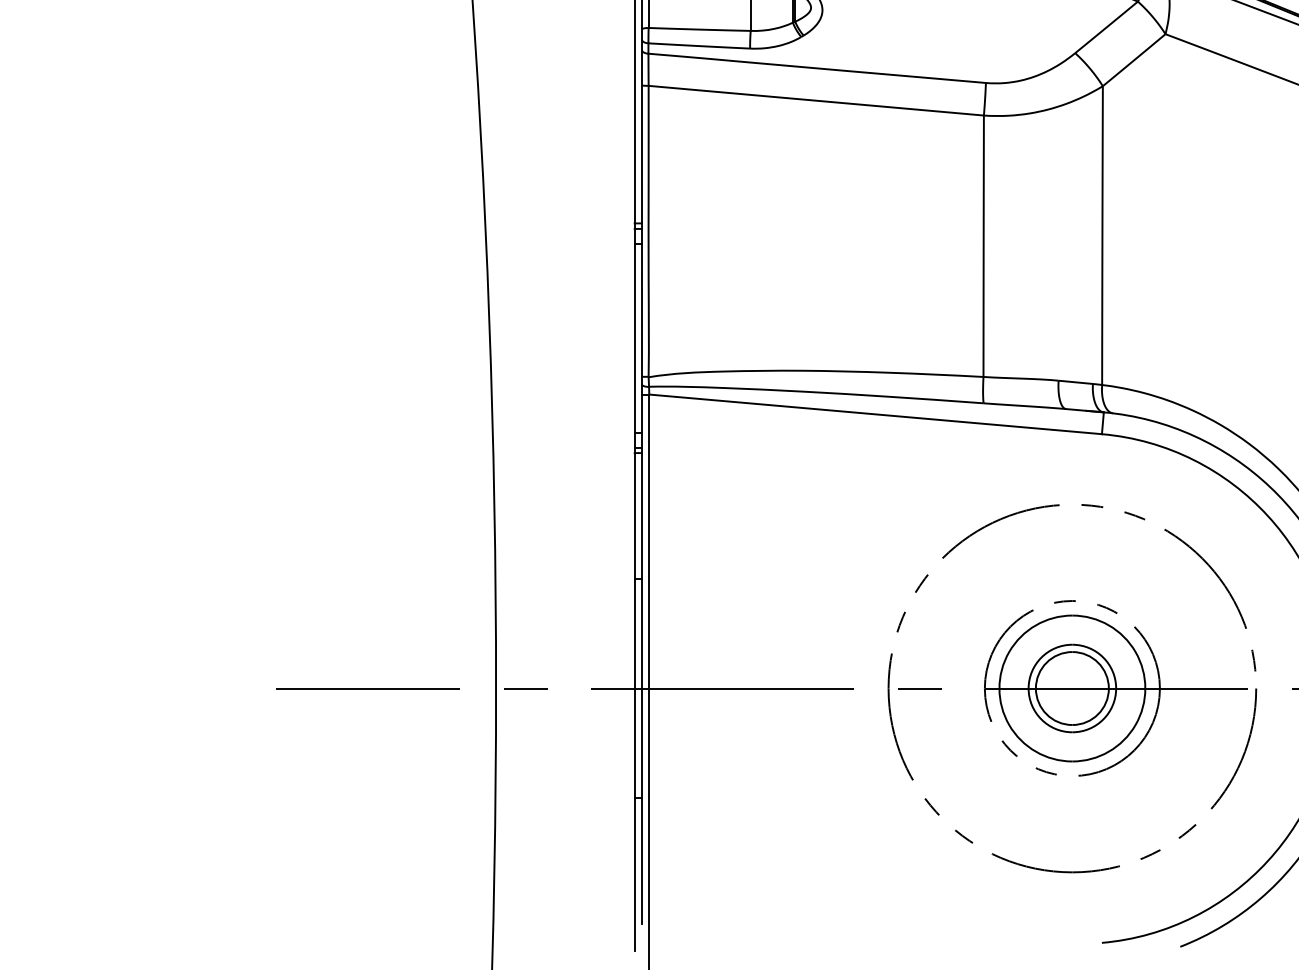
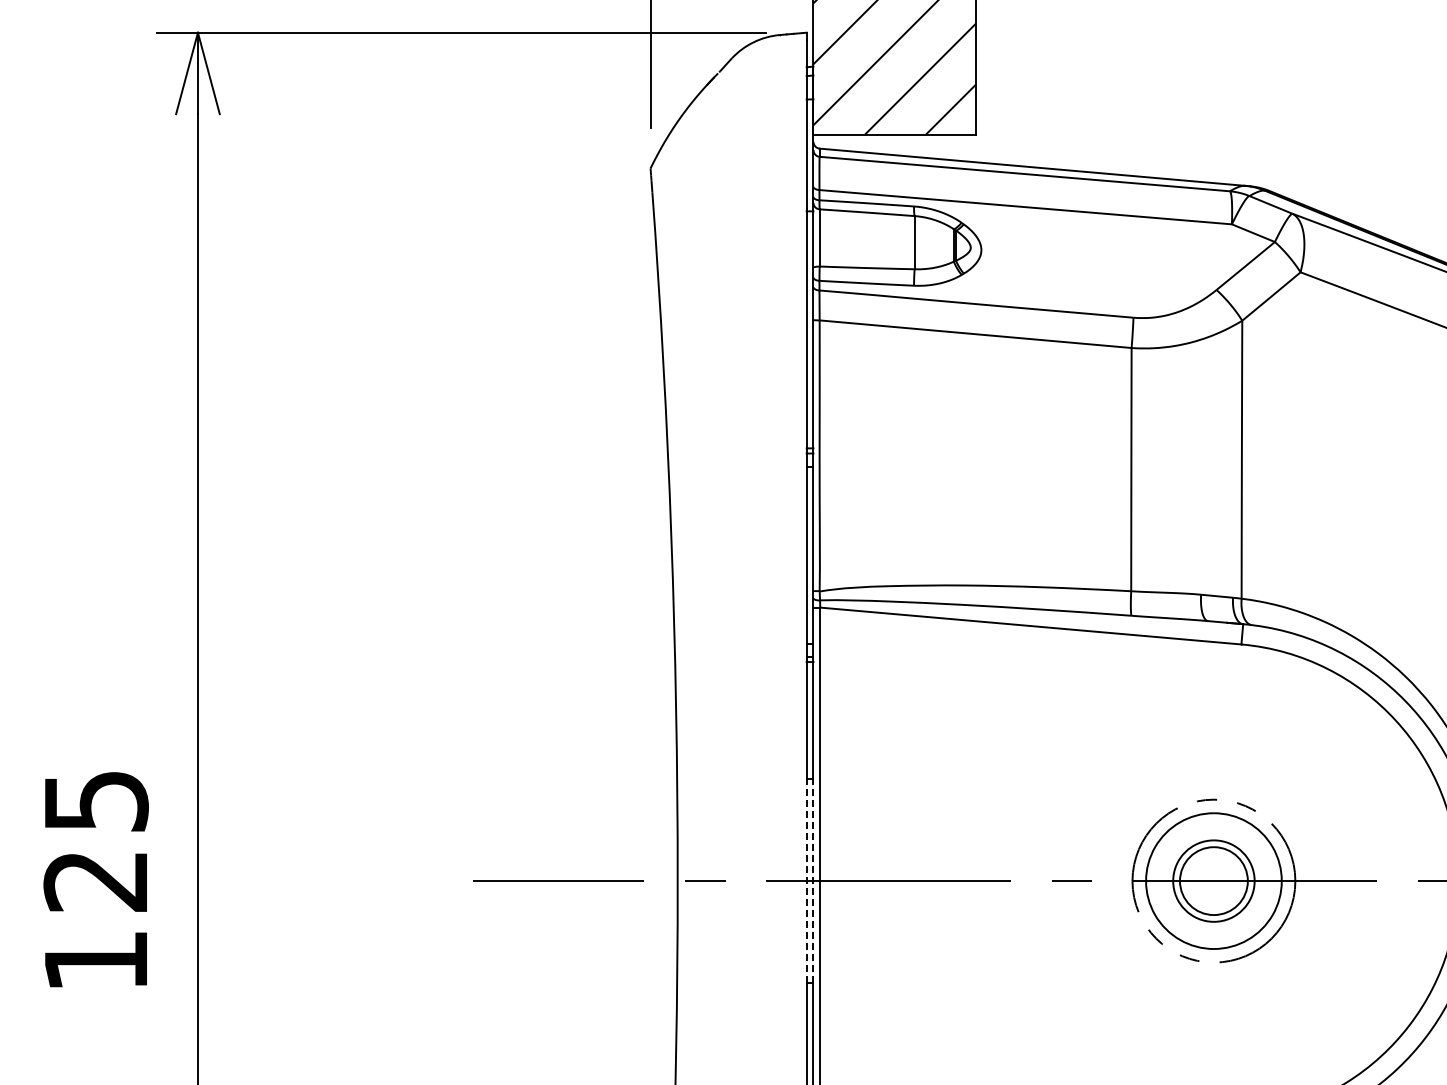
circle: (1071, 687) -> (1213, 880), removed
line: (634, 688) -> (806, 881), solid -> dashed
line: (642, 688) -> (813, 881), solid -> dashed

